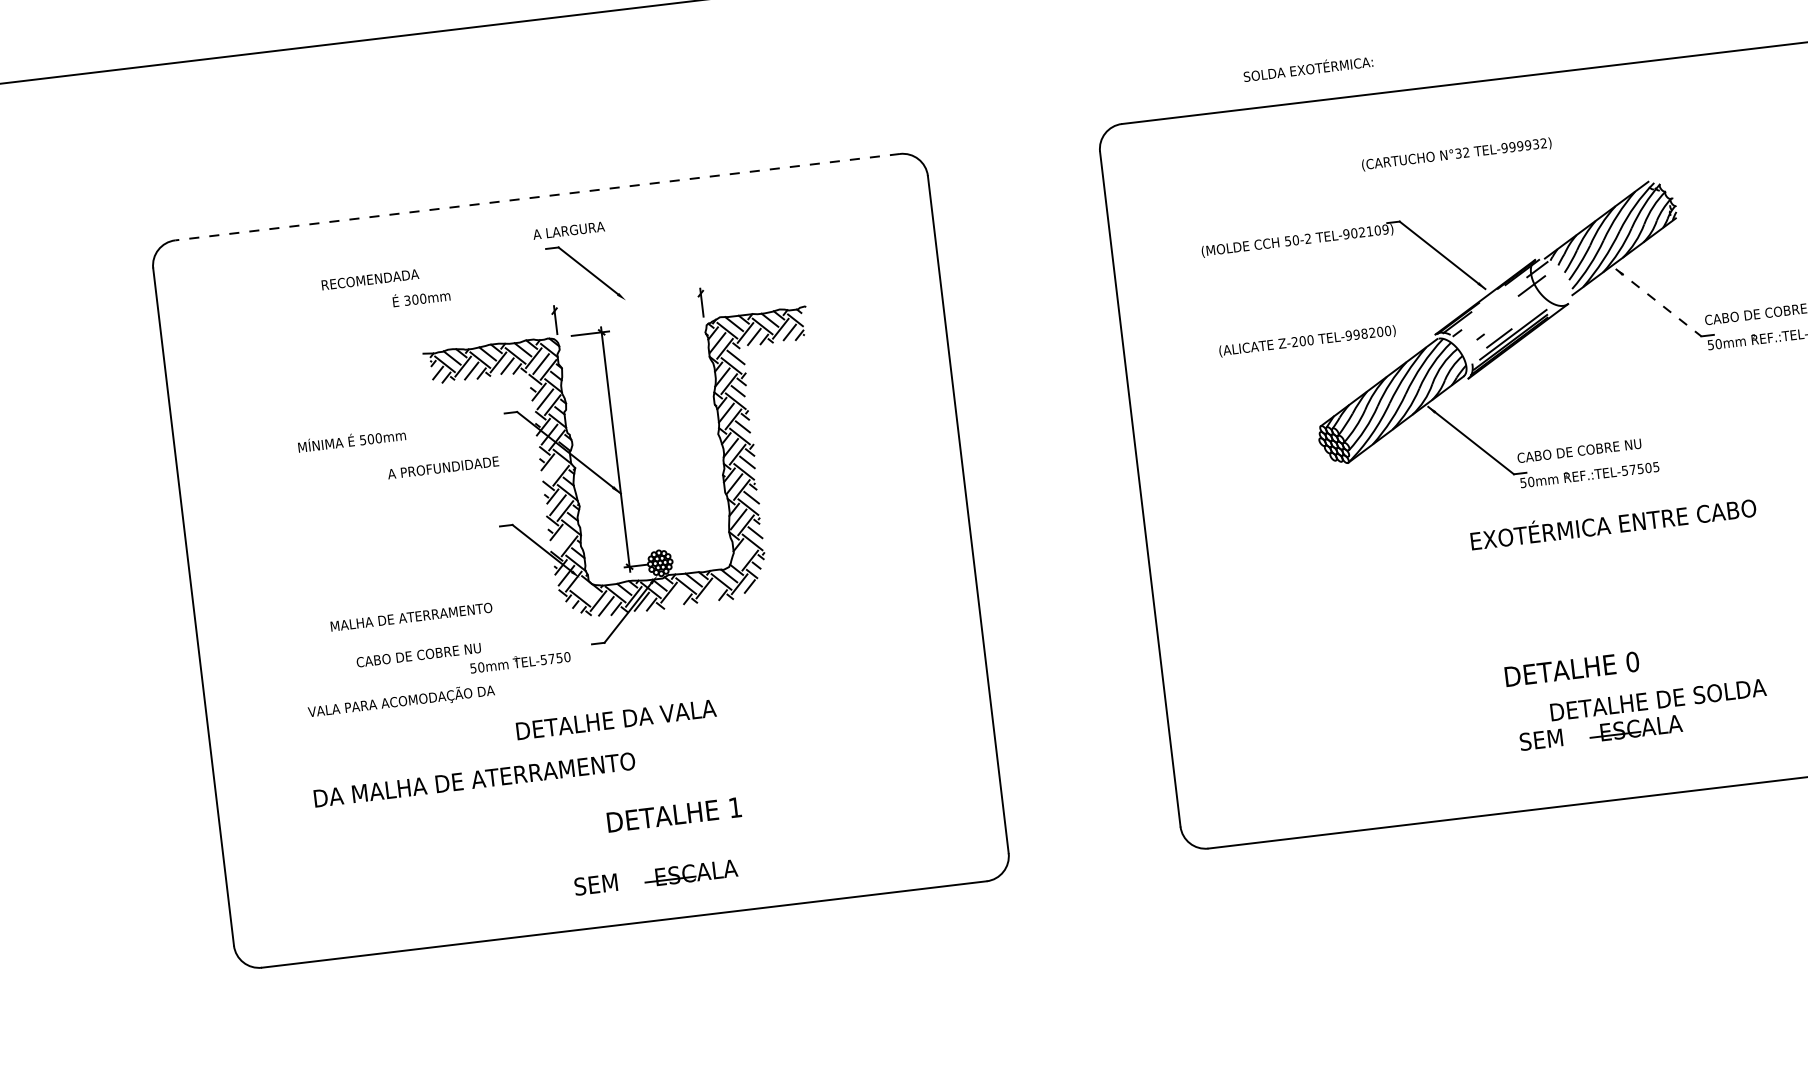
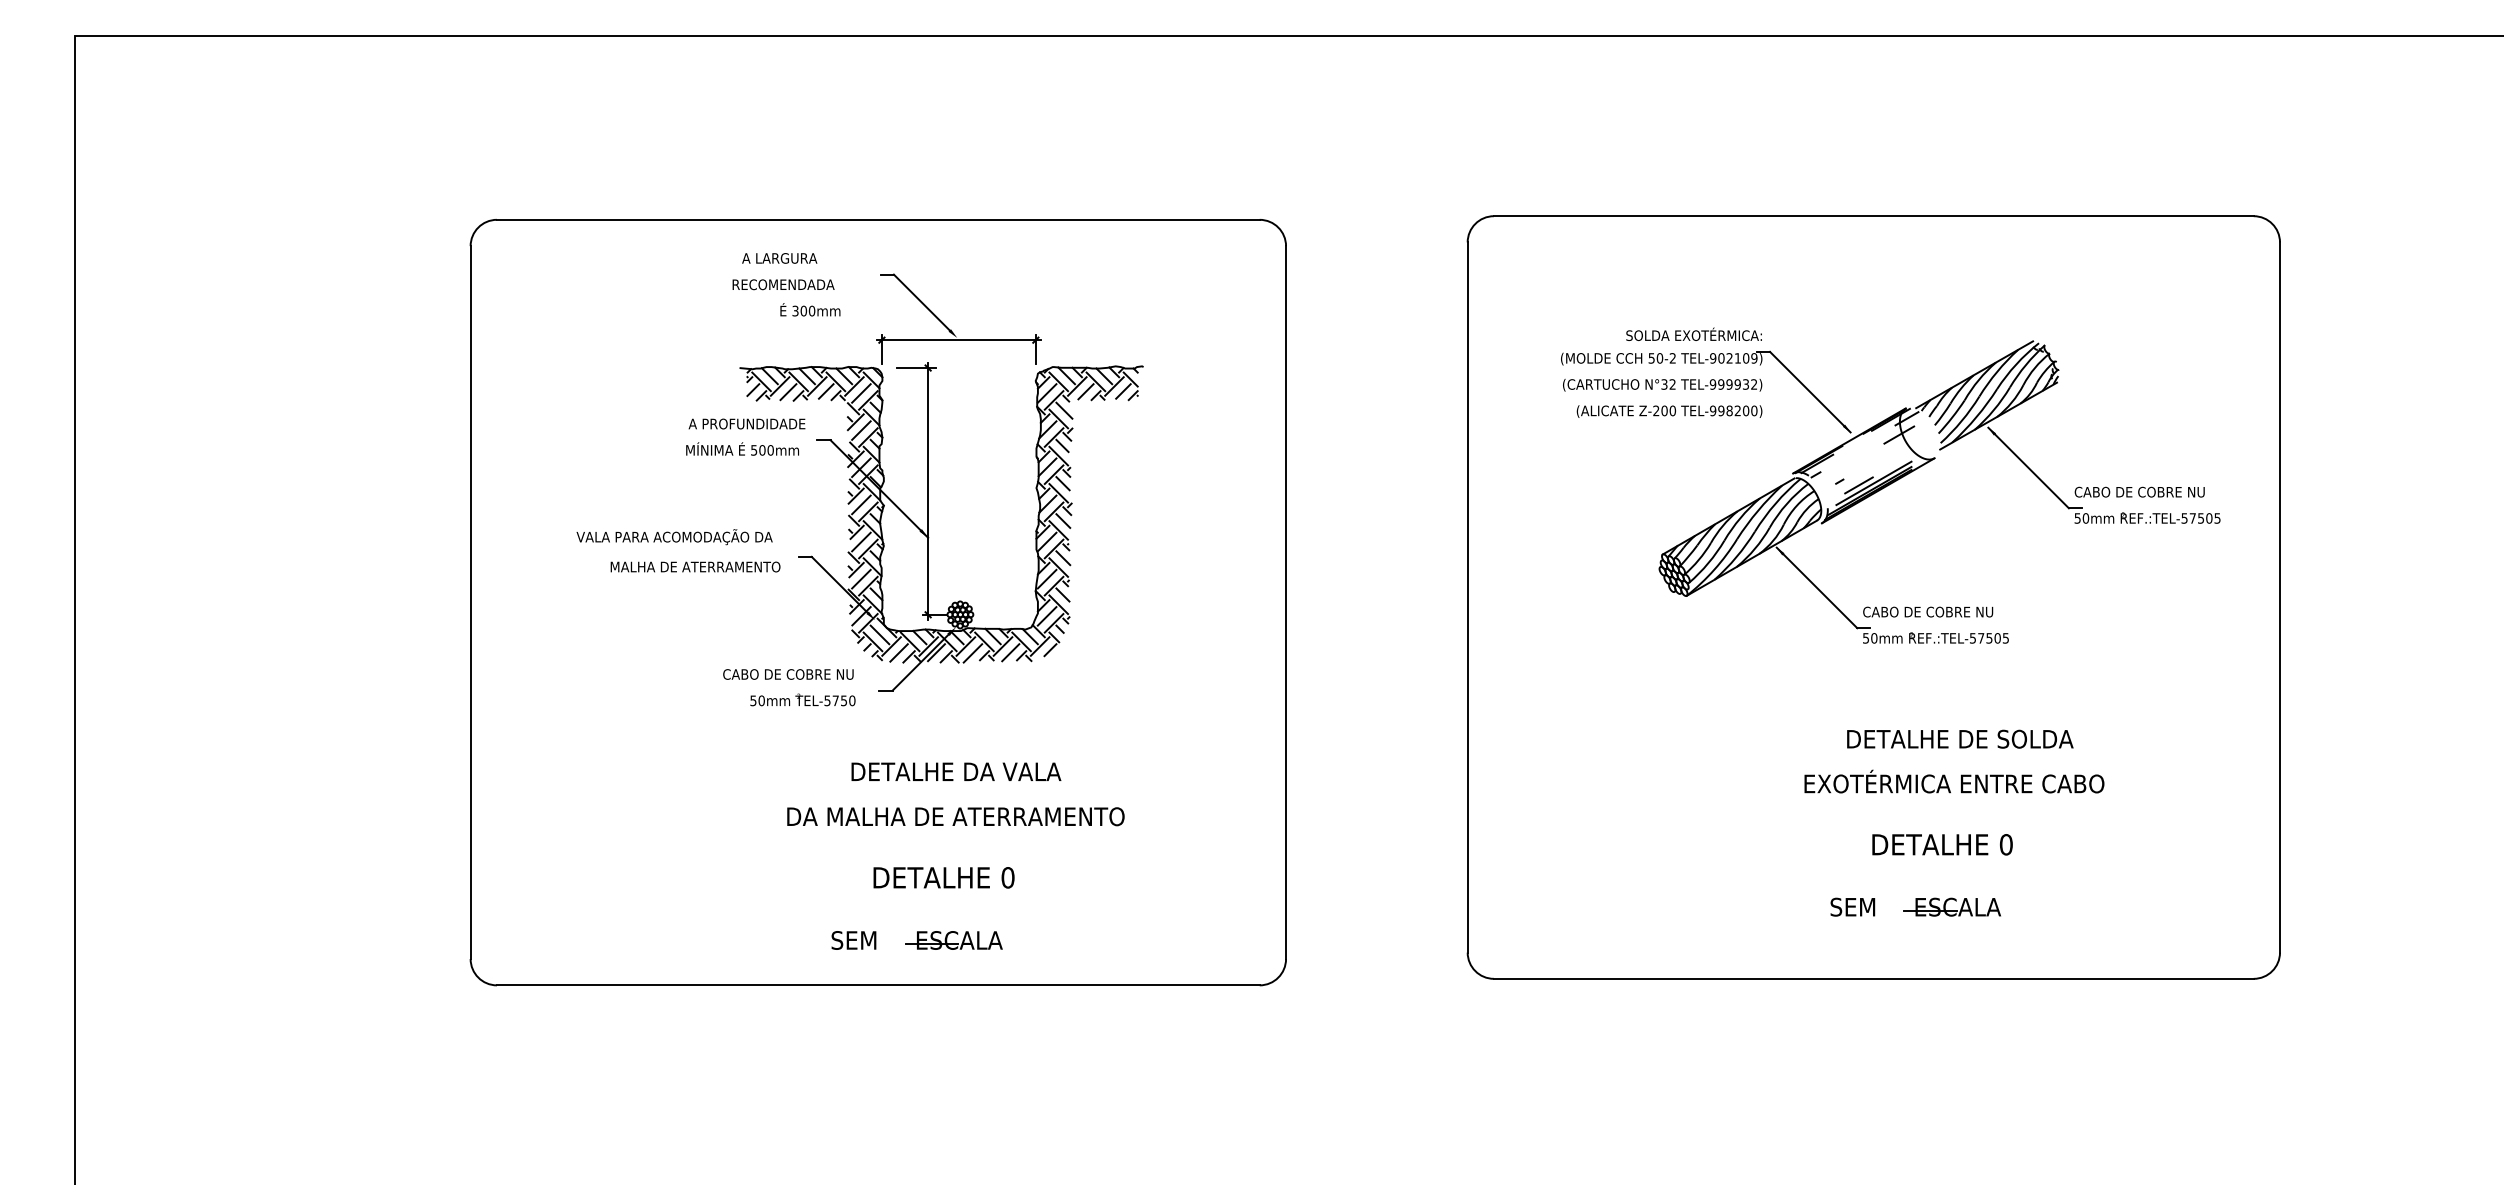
text: (1307, 67) -> (1693, 333), moved
text: (1456, 154) -> (1662, 385), moved
line: (536, 196) -> (877, 219), dashed -> solid
text: (568, 230) -> (779, 258), moved
text: (370, 279) -> (783, 284), moved
text: (421, 297) -> (810, 309), moved
line: (627, 302) -> (958, 340), added
line: (1658, 303) -> (2028, 468), dashed -> solid
text: (1307, 341) -> (1669, 411), moved
text: (351, 439) -> (742, 448), moved
text: (442, 467) -> (746, 423), moved
line: (553, 469) -> (861, 504), added
text: (1613, 522) -> (1954, 781), moved
line: (562, 539) -> (861, 578), added
line: (742, 555) -> (1046, 616), added
line: (585, 591) -> (879, 634), added
line: (712, 593) -> (1010, 652), added
line: (676, 598) -> (972, 653), added
text: (411, 616) -> (695, 566), moved
text: (418, 655) -> (788, 674), moved
text: (1572, 669) -> (1942, 844), moved
text: (1658, 699) -> (1960, 738), moved
text: (401, 701) -> (674, 537), moved
text: (616, 719) -> (956, 771), moved
text: (474, 779) -> (955, 816), moved
text: (734, 807) -> (1007, 877), 1 -> 0

